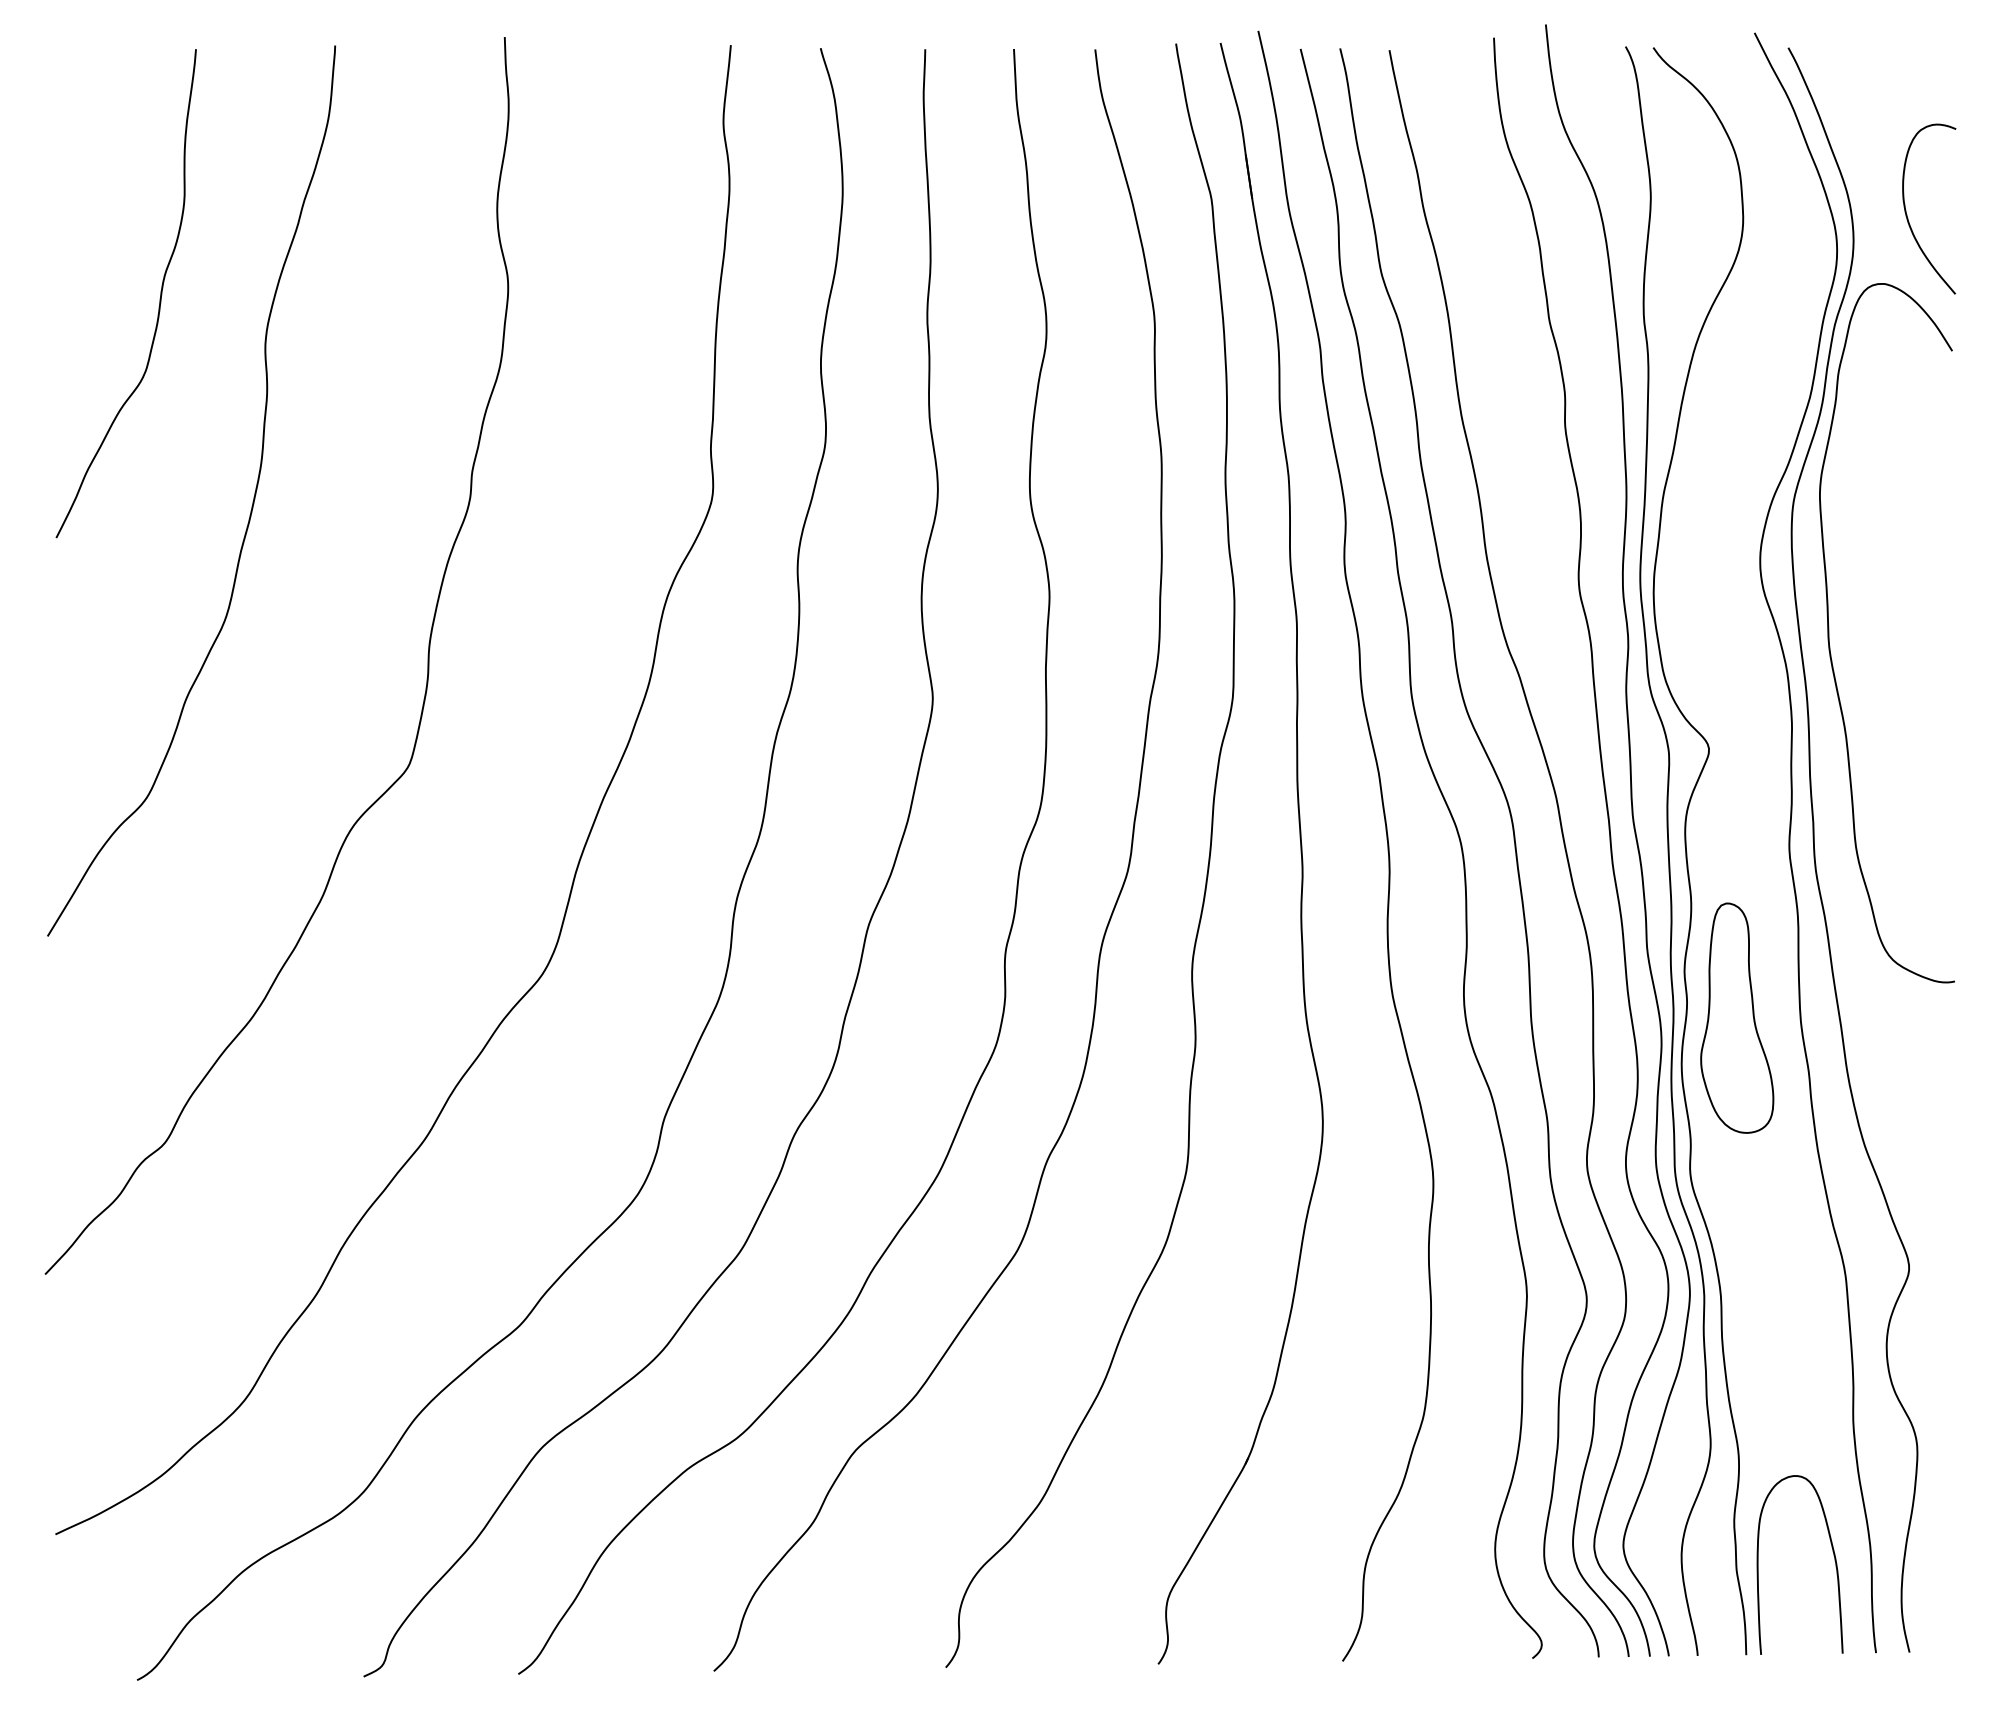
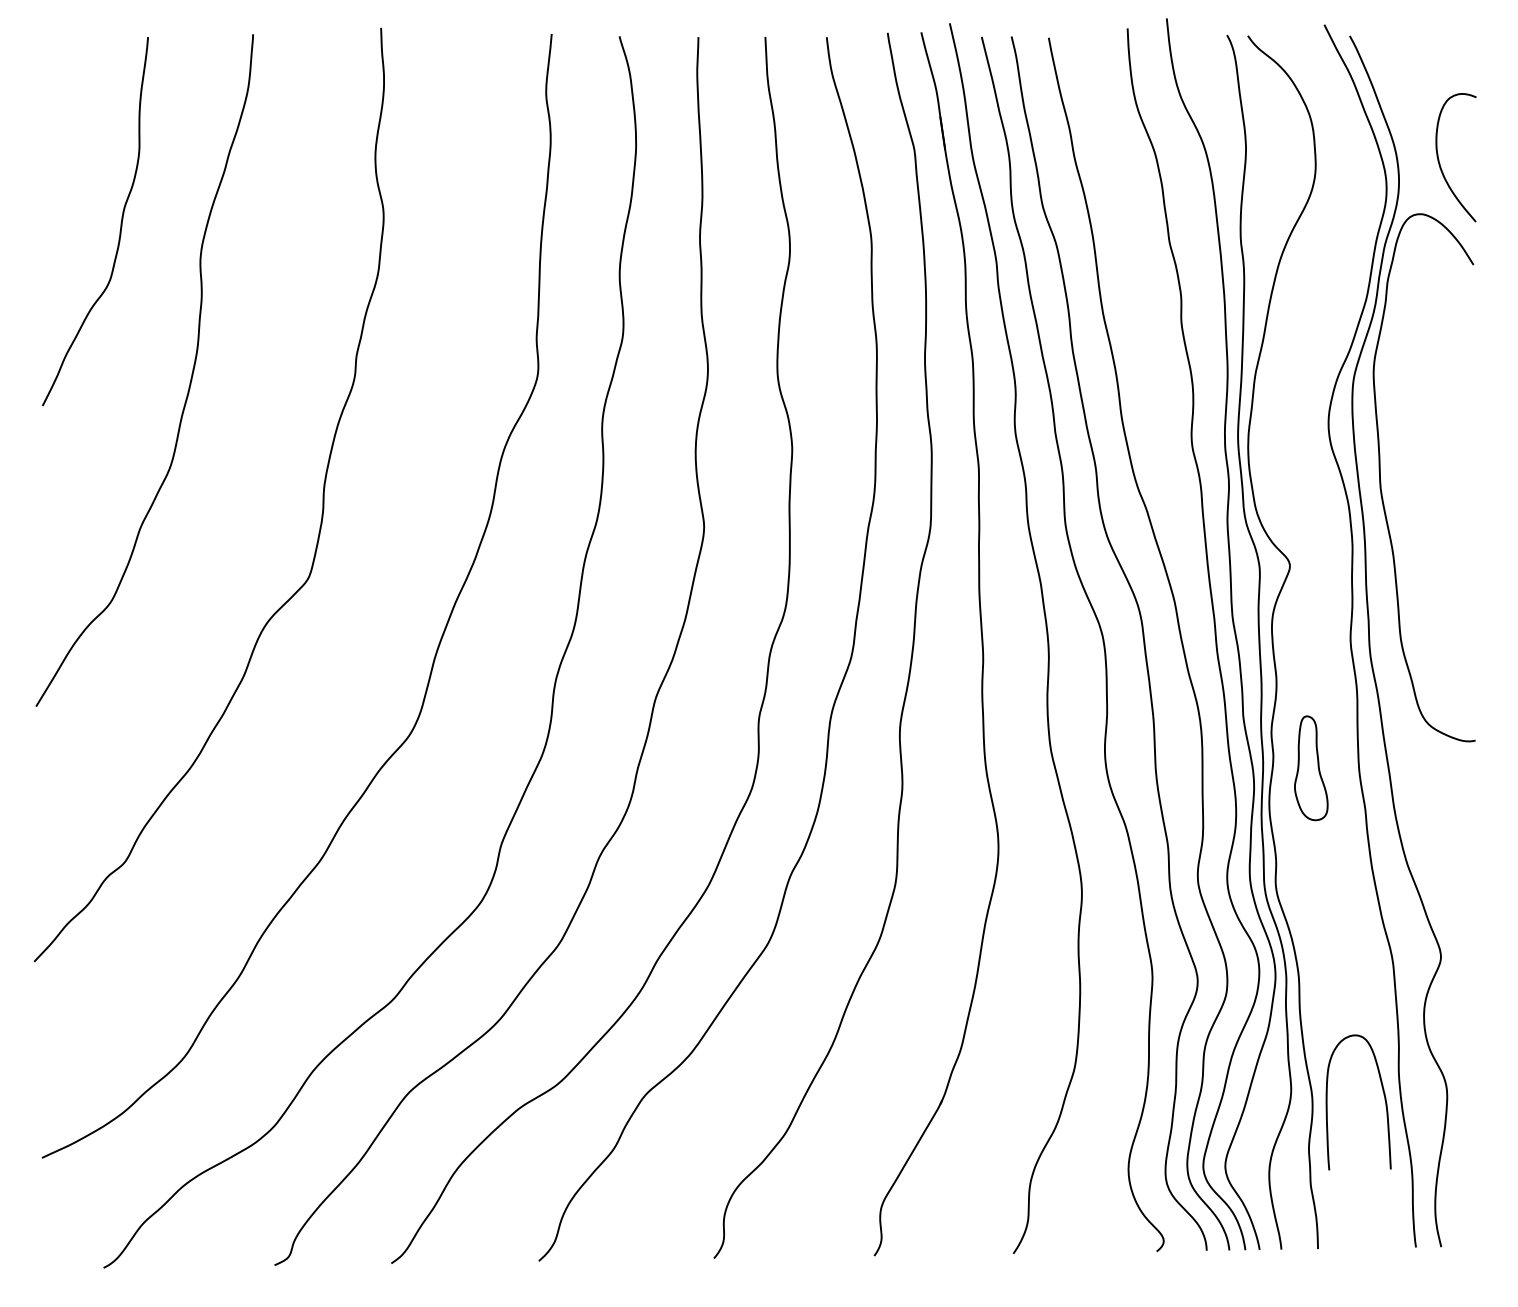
part: (1737, 1017) -> (1311, 767), size x0.6
curve: (1833, 1555) -> (1383, 1095), moved

